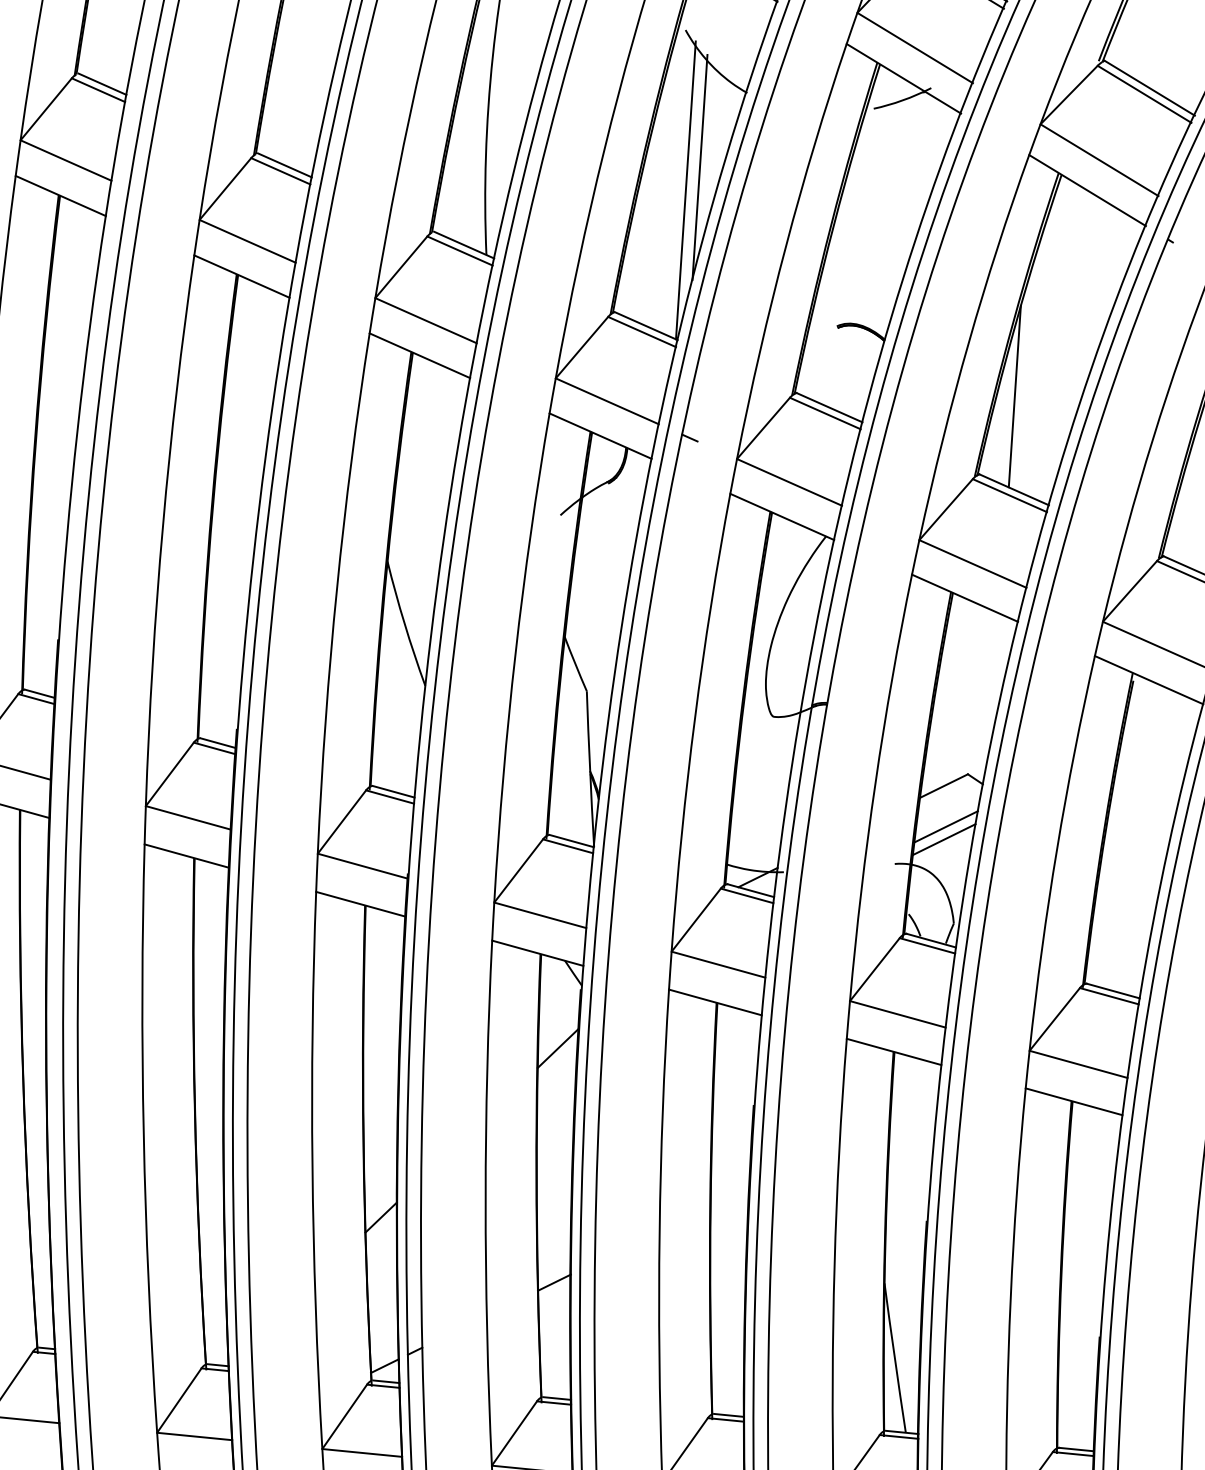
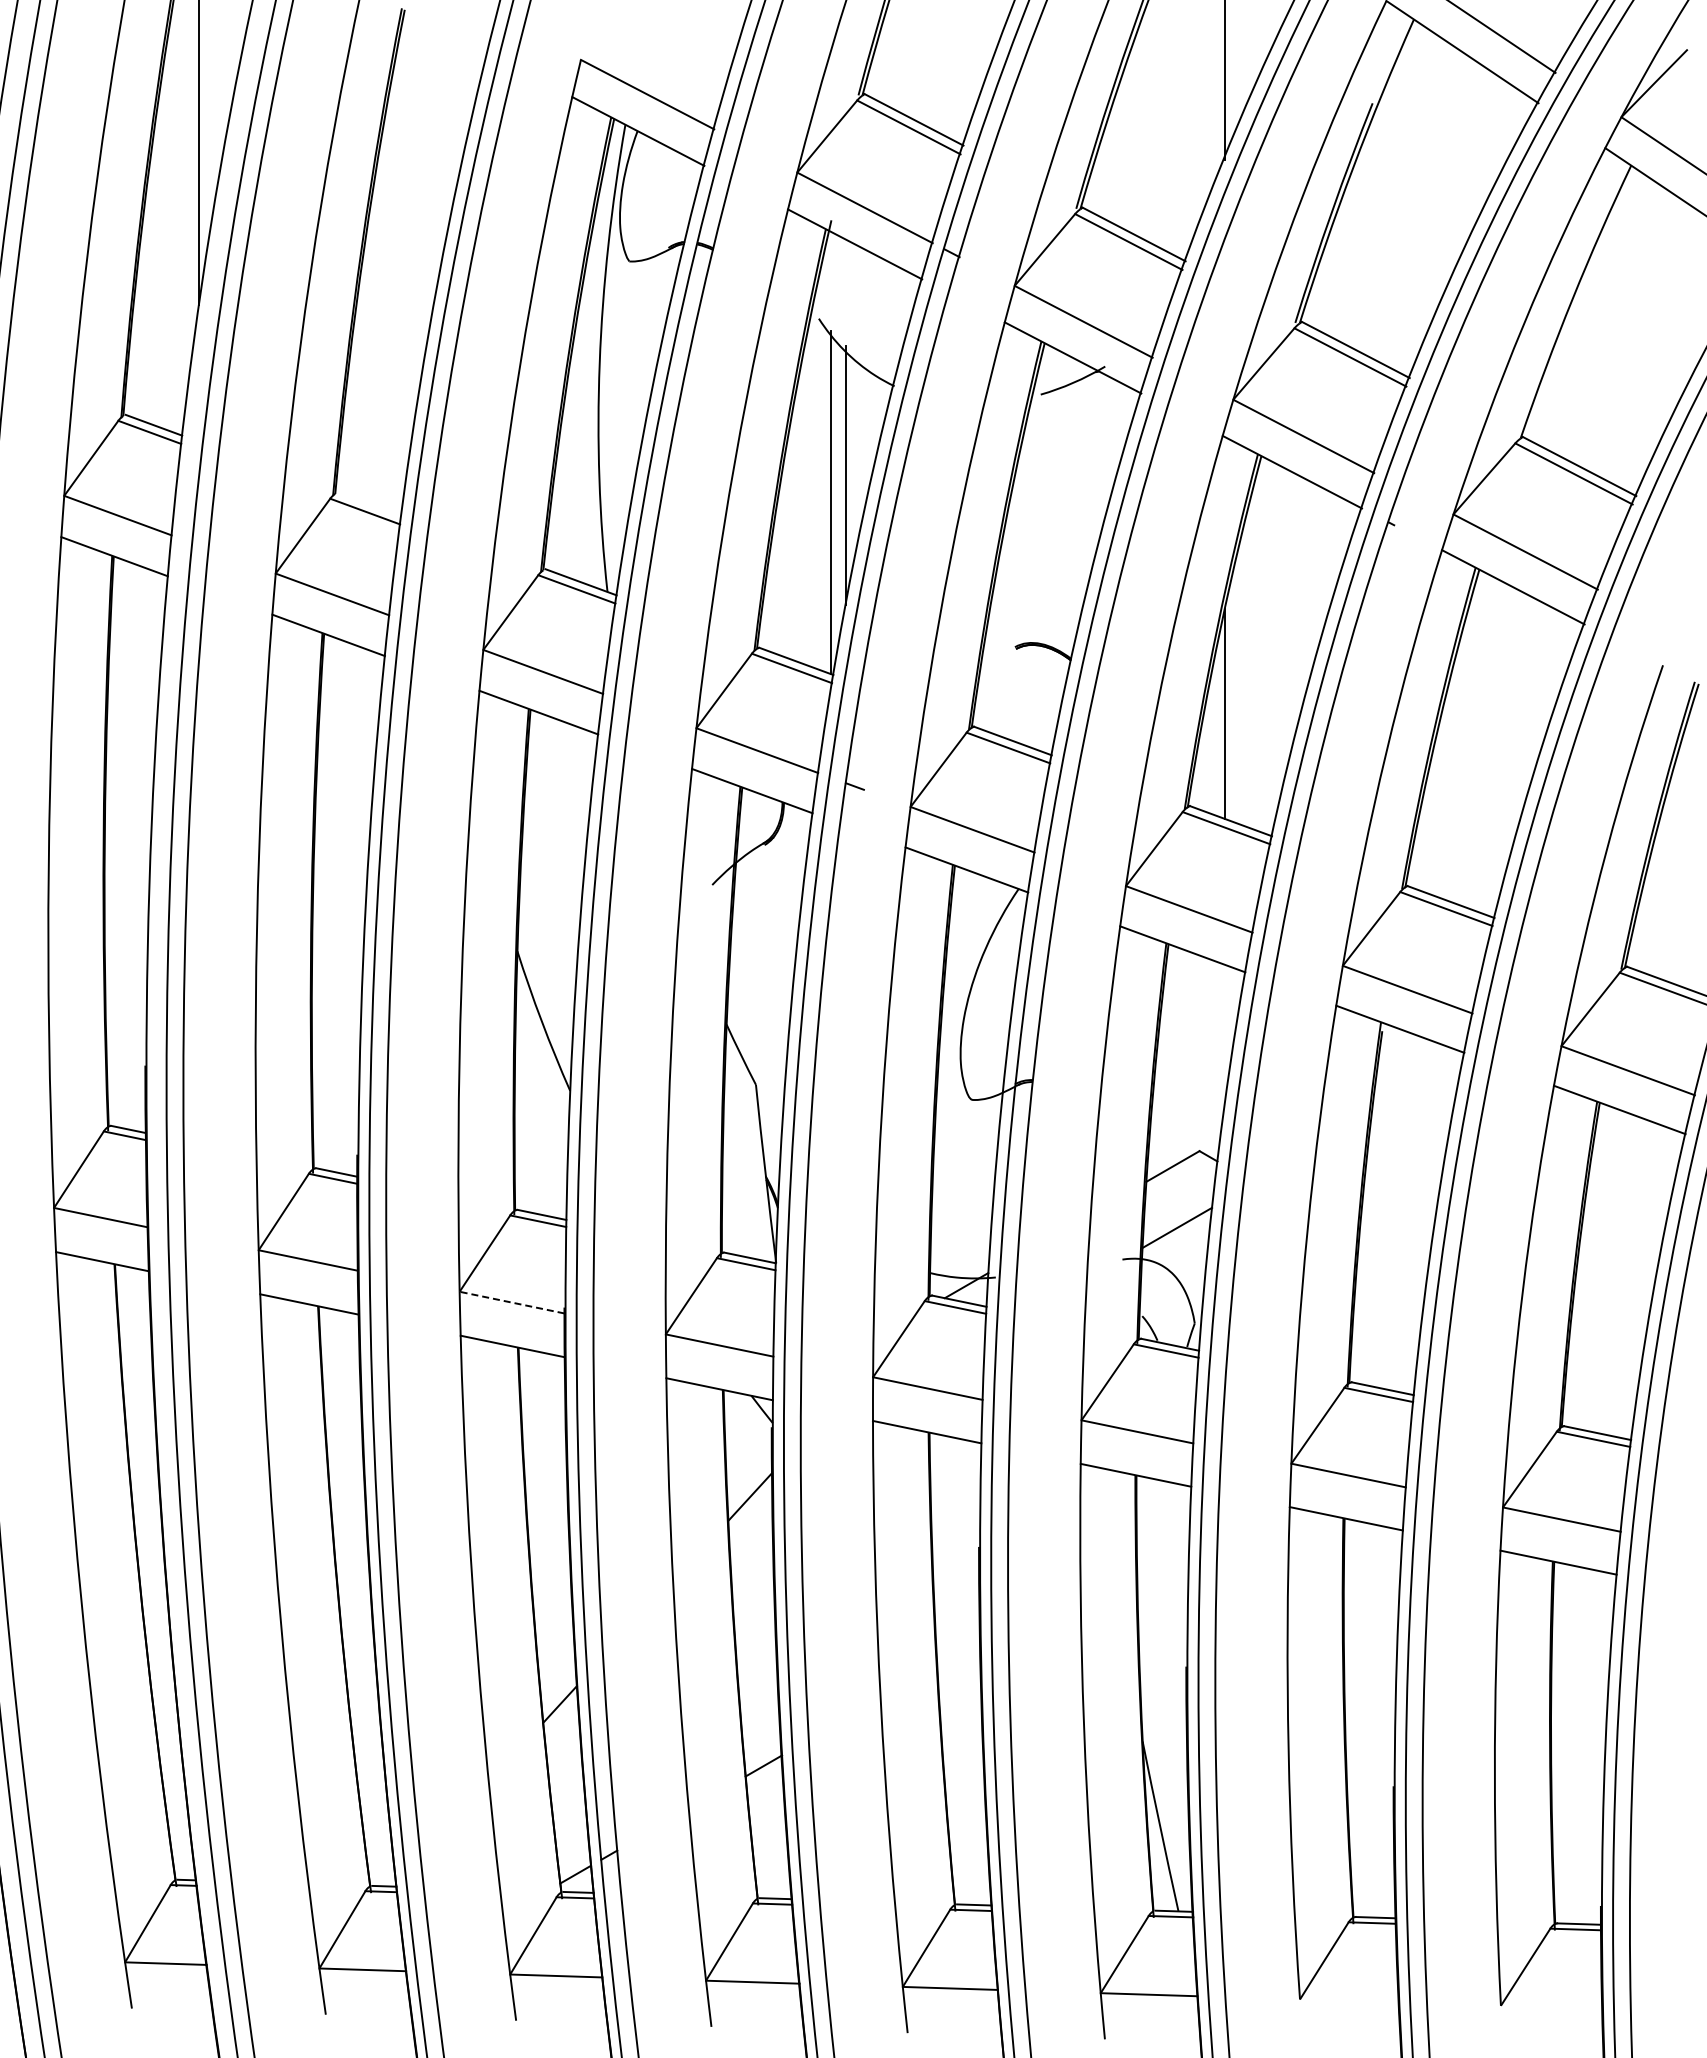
line: (284, 165) -> (369, 504), removed
line: (946, 826) -> (1178, 1212), removed
line: (363, 866) -> (512, 1302), solid -> dashed

